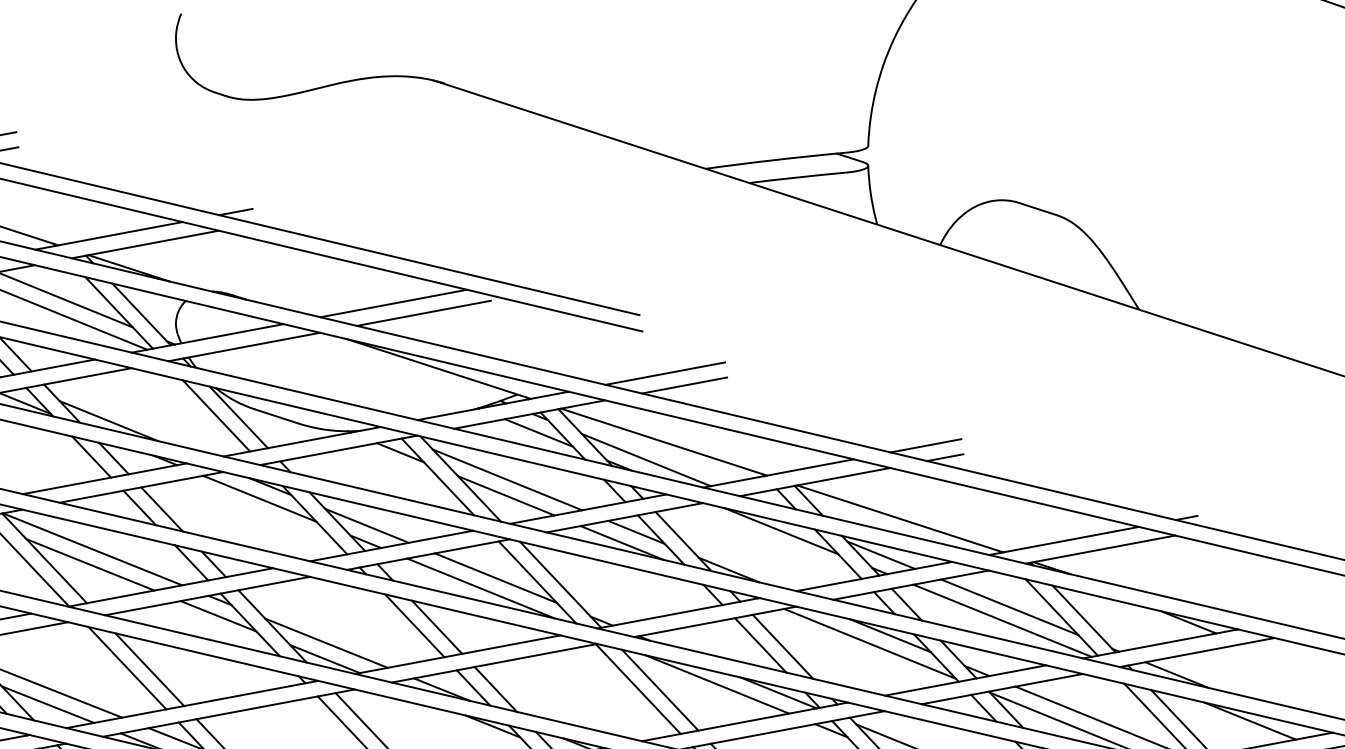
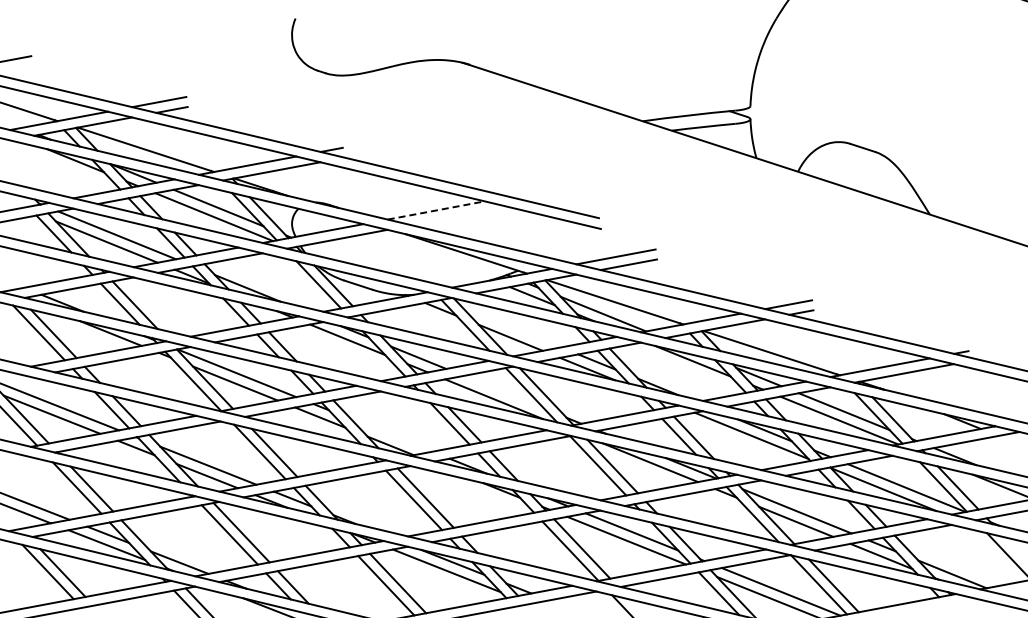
line: (394, 303) -> (436, 210), solid -> dashed
line: (422, 312) -> (455, 216), removed
line: (507, 480) -> (511, 327), removed
line: (495, 576) -> (503, 391), removed
line: (326, 643) -> (391, 435), removed

